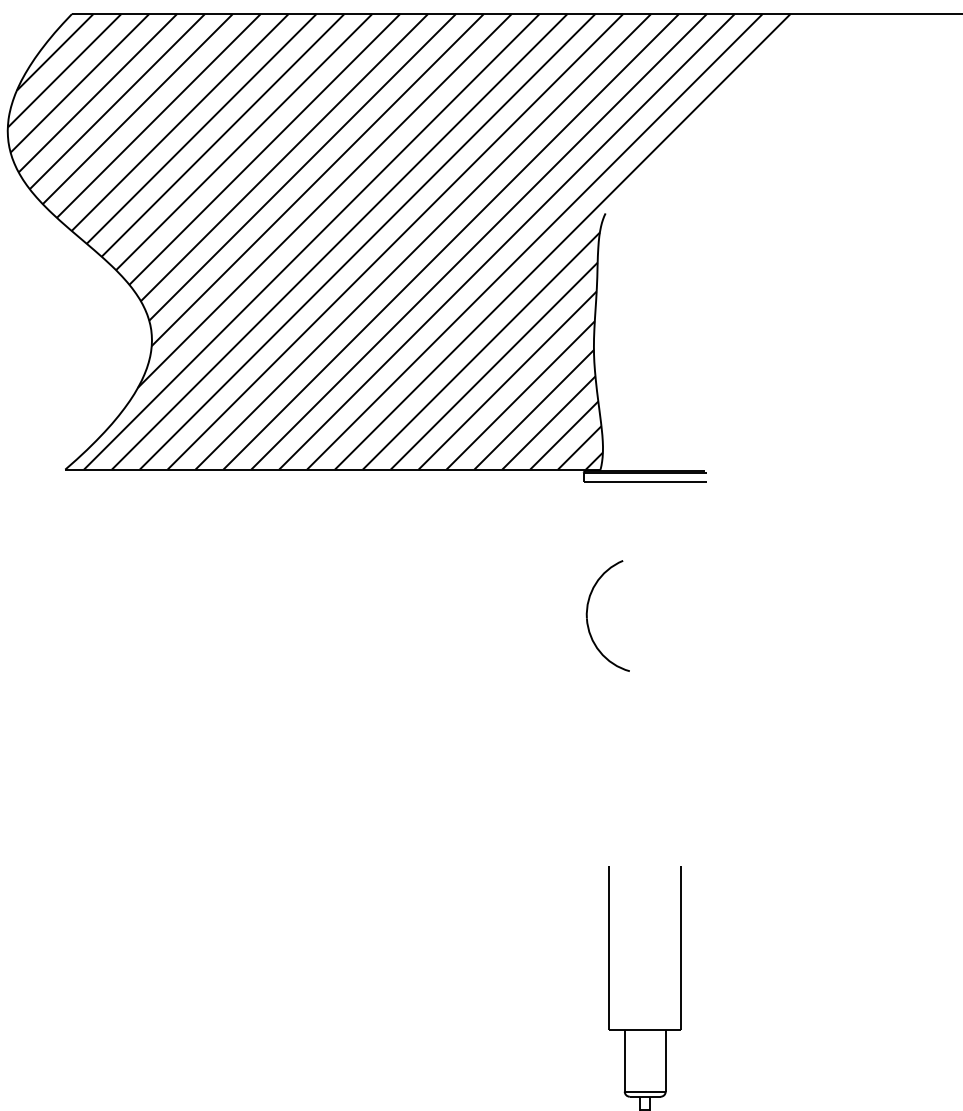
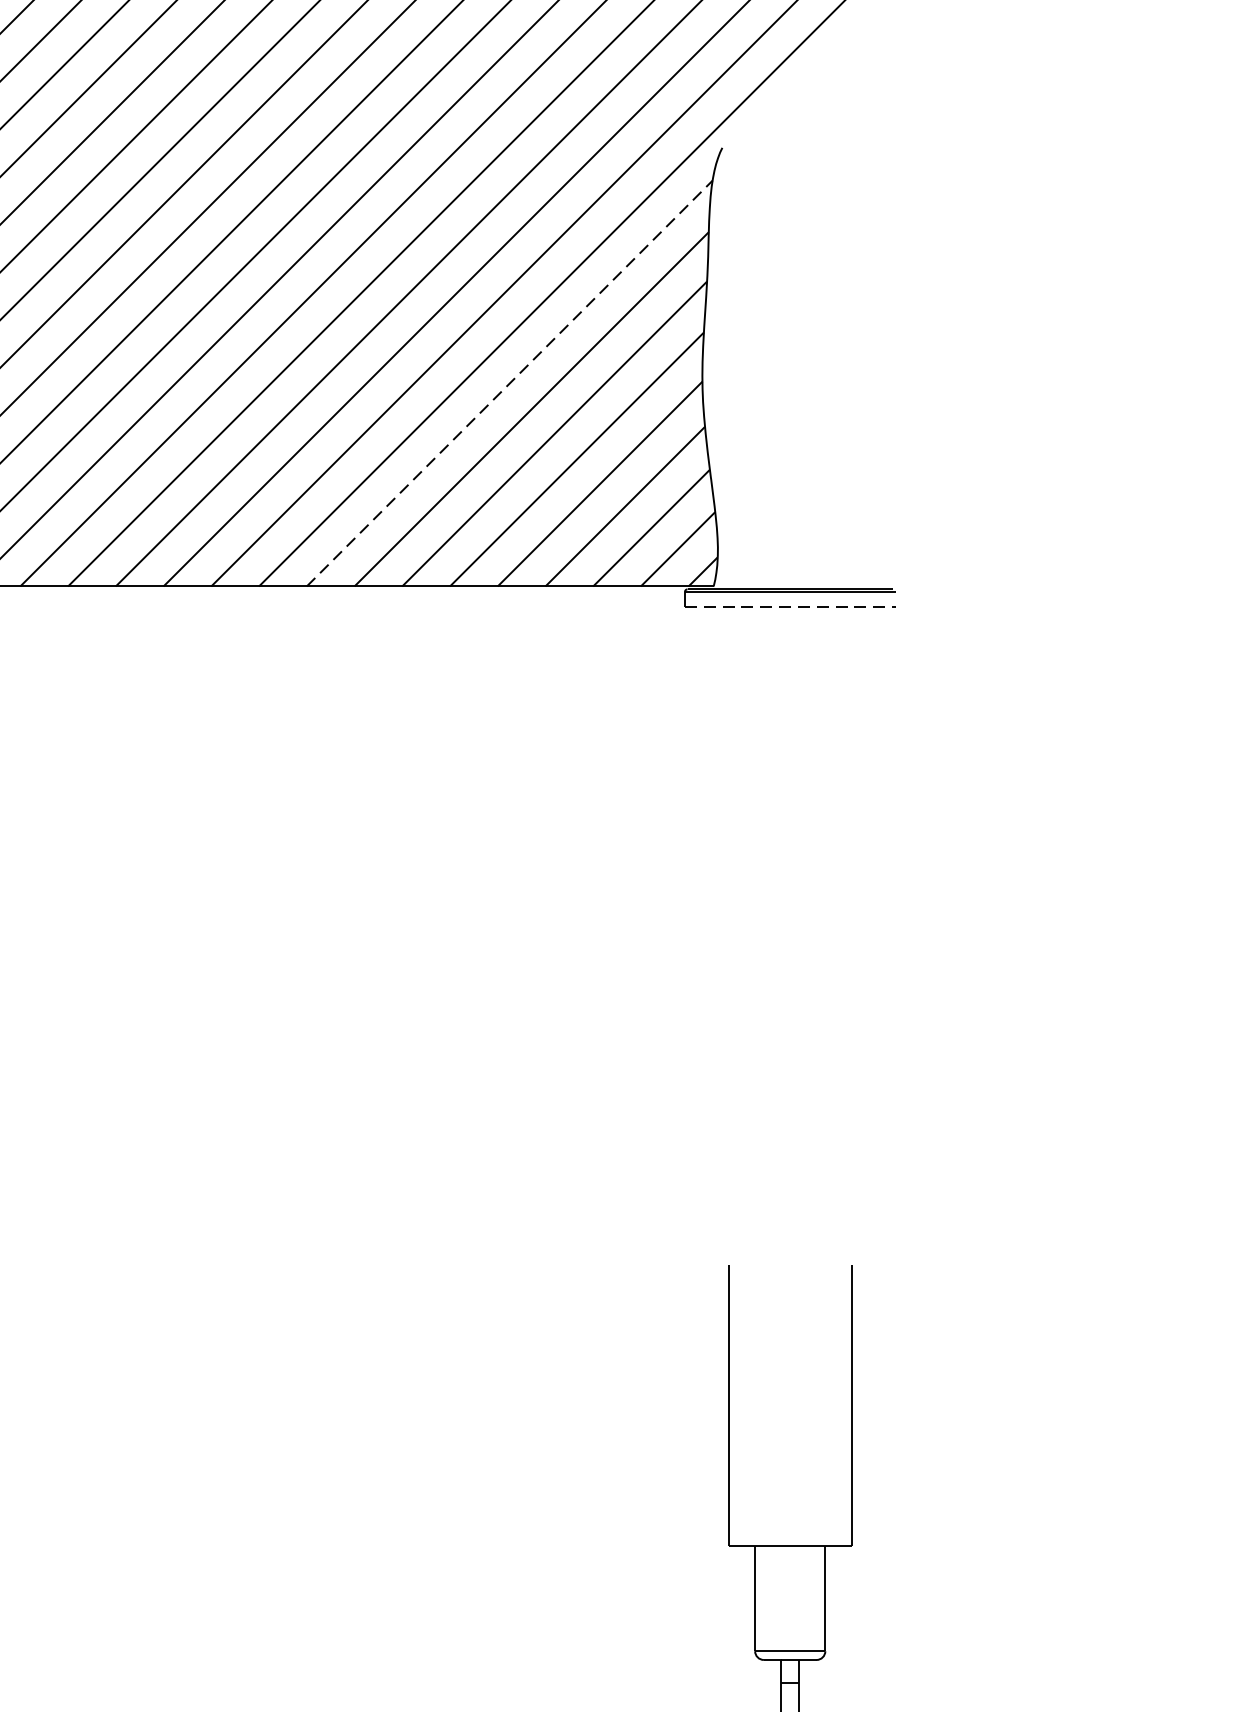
line: (481, 351) -> (509, 384), solid -> dashed
line: (645, 481) -> (790, 606), solid -> dashed
part: (588, 609) -> (693, 825), removed

